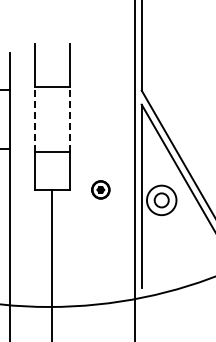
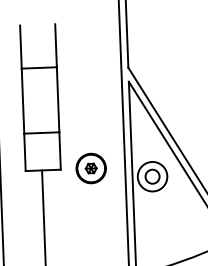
line: (35, 119) -> (23, 100), dashed -> solid
line: (70, 119) -> (58, 99), dashed -> solid
part: (100, 189) -> (90, 168), size x1.67

